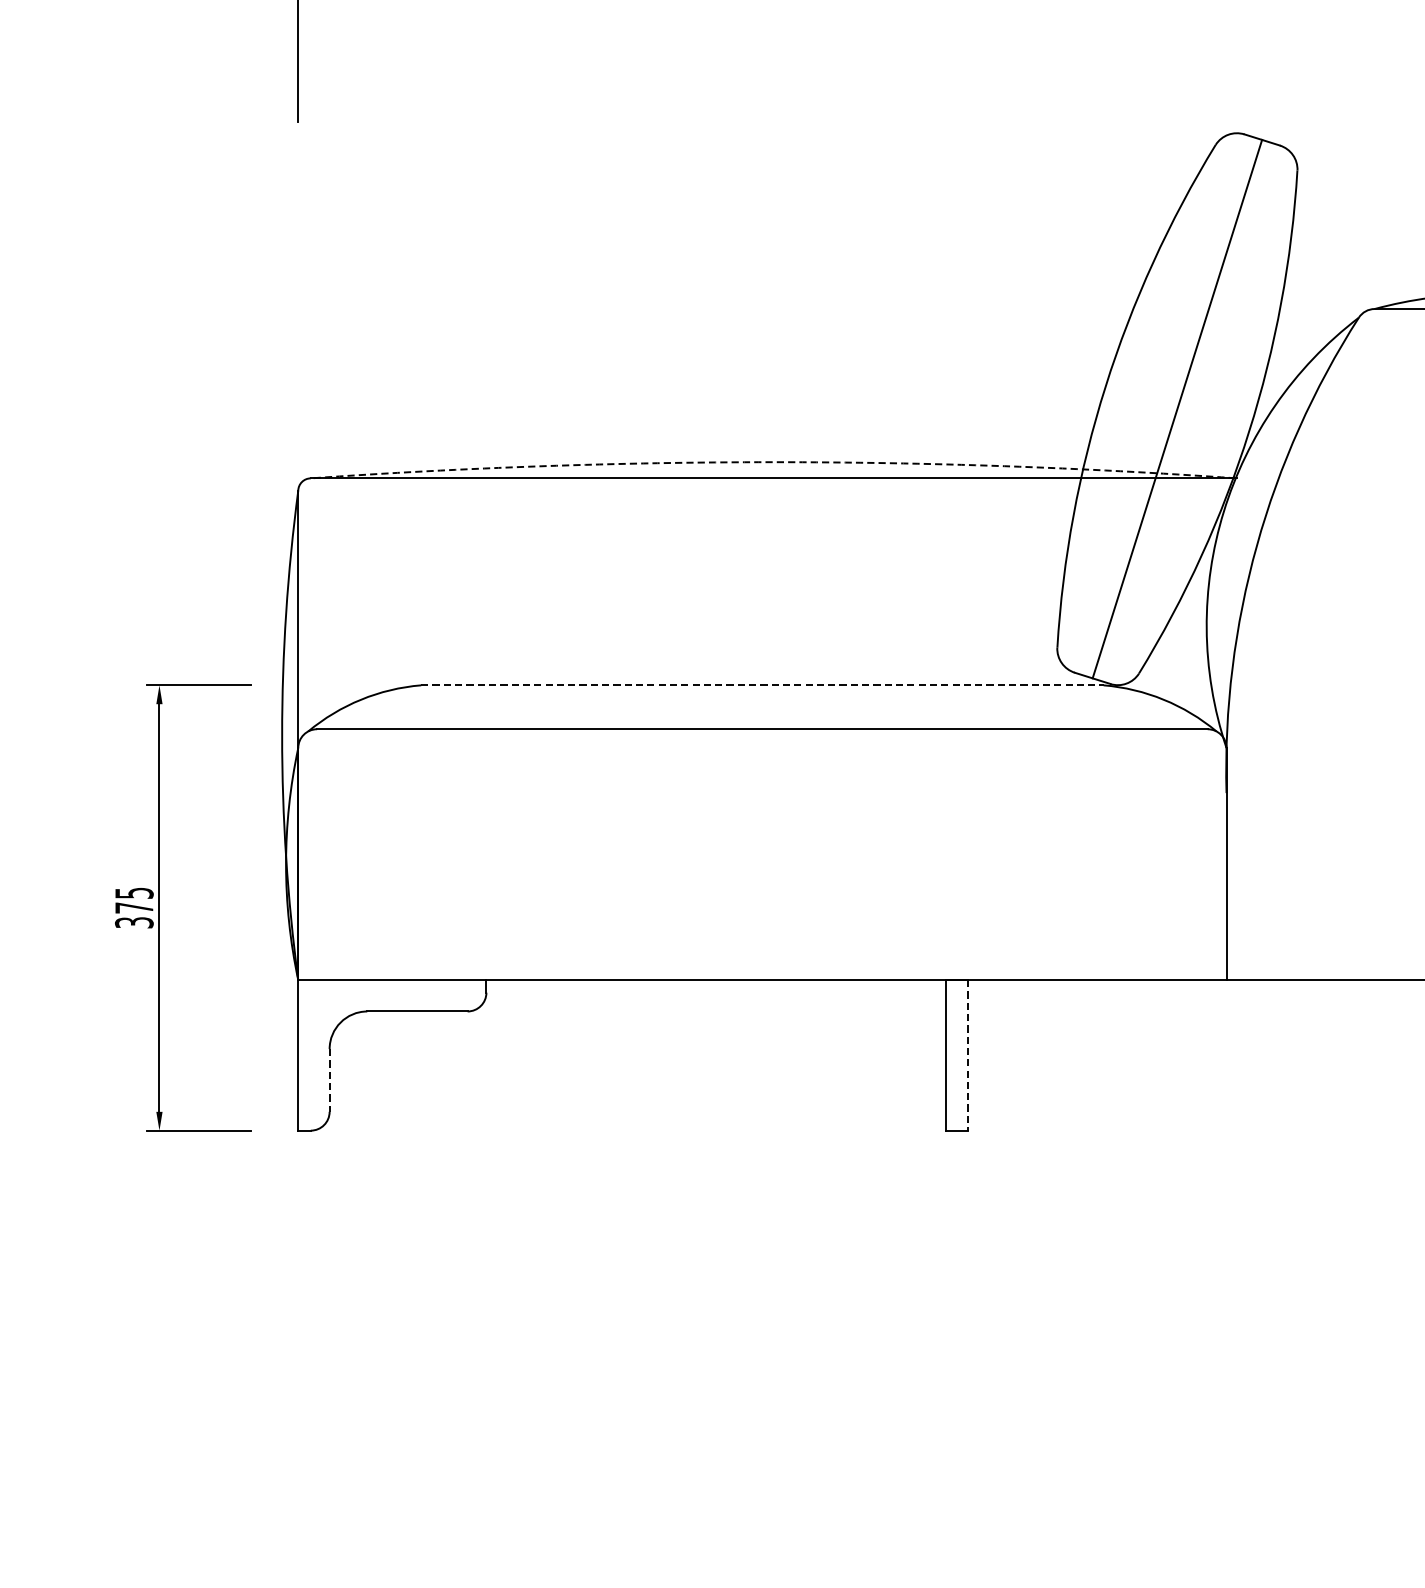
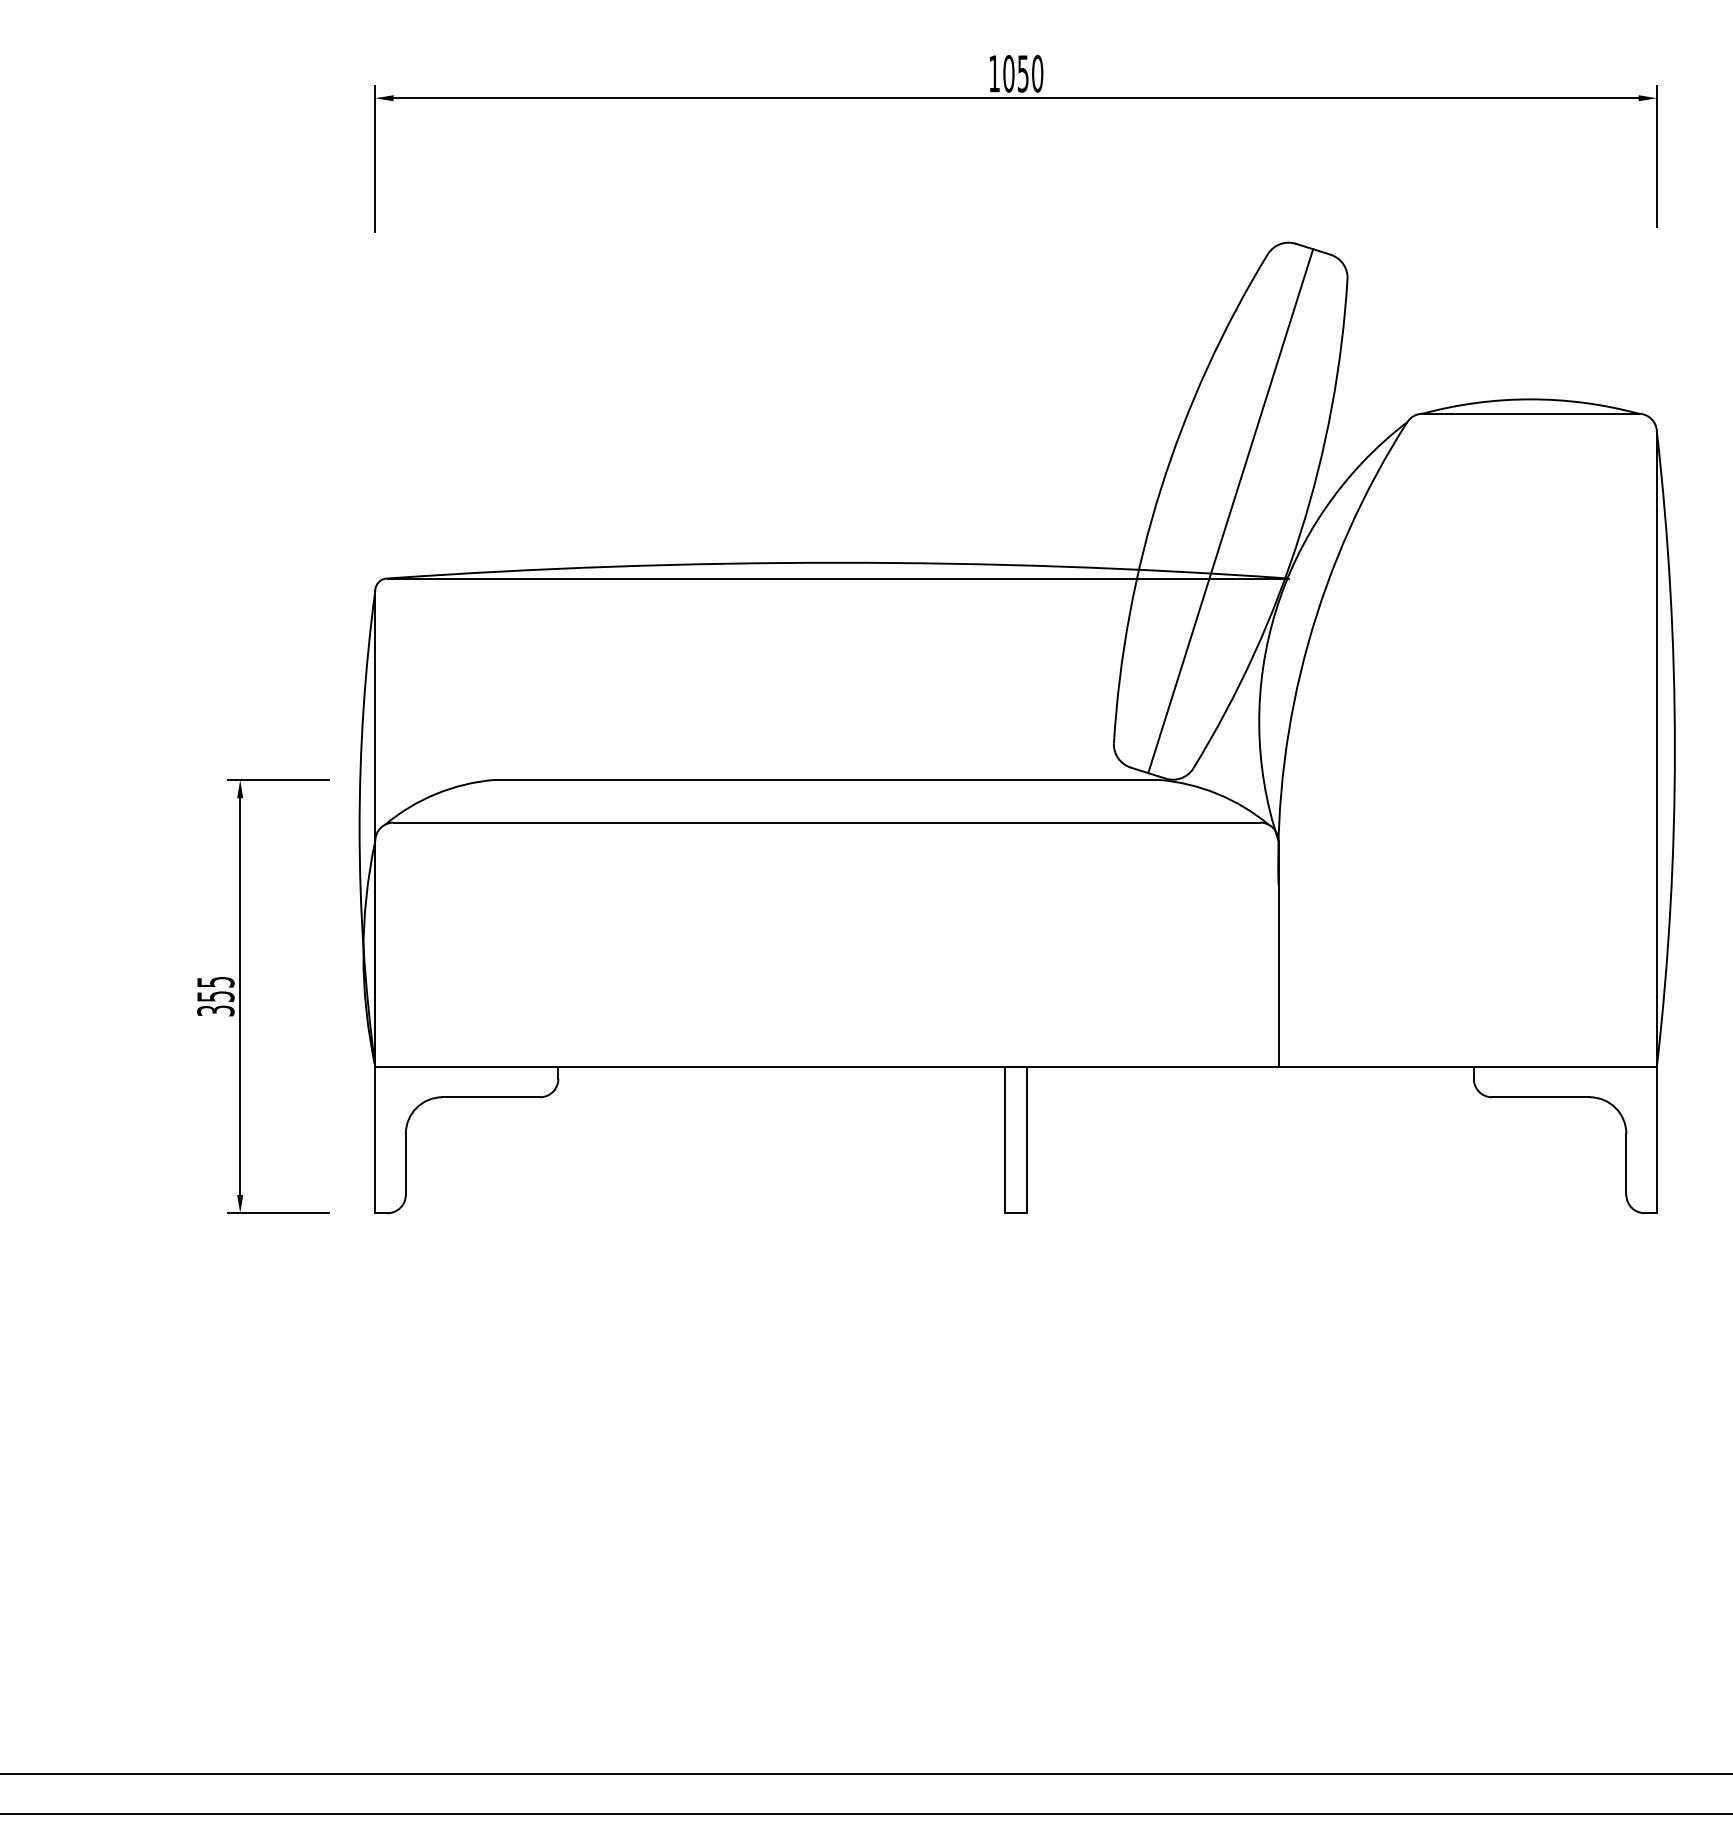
arc: (773, 461) -> (837, 562), dashed -> solid
line: (763, 684) -> (827, 779), dashed -> solid
text: (134, 907) -> (215, 996), 375 -> 355
line: (968, 1055) -> (1027, 1140), dashed -> solid
line: (329, 1080) -> (405, 1164), dashed -> solid

